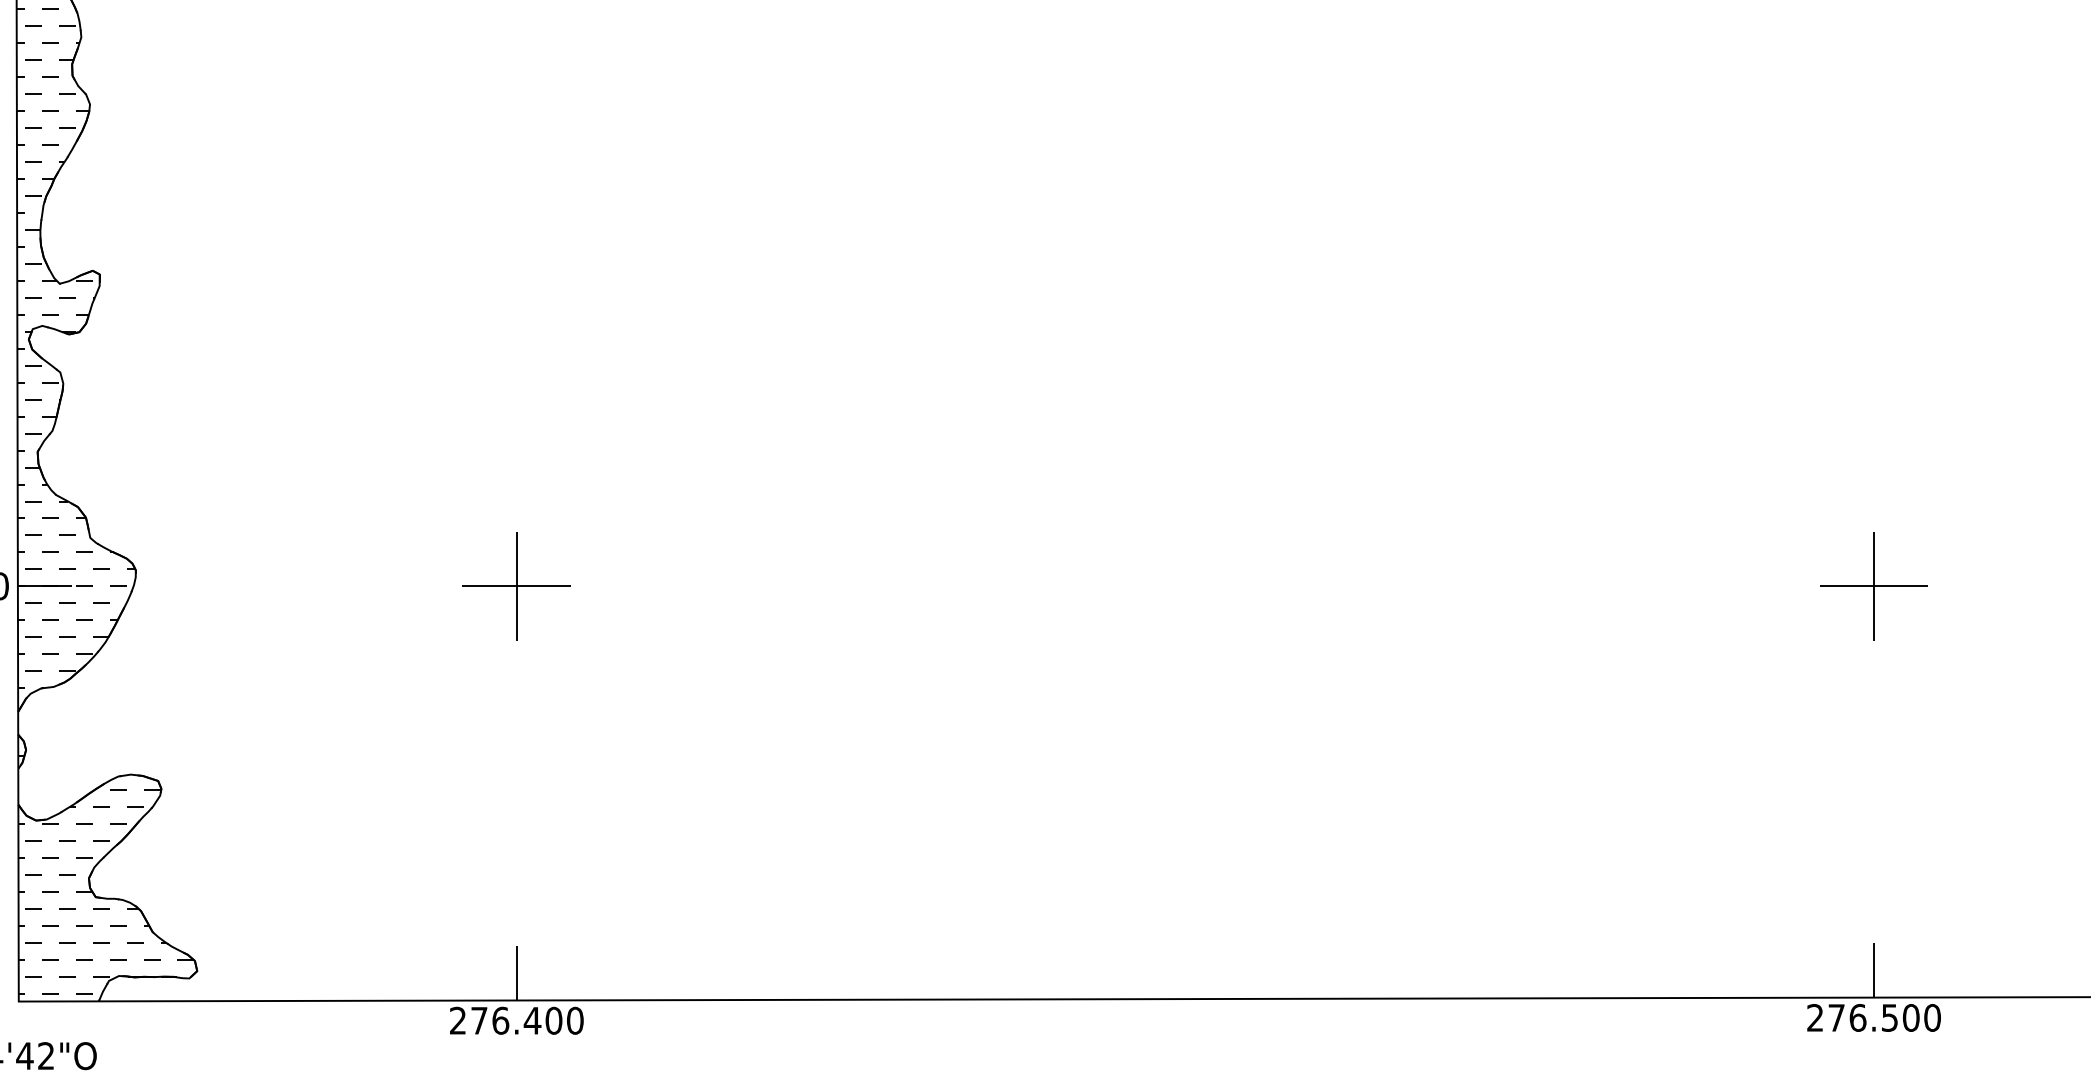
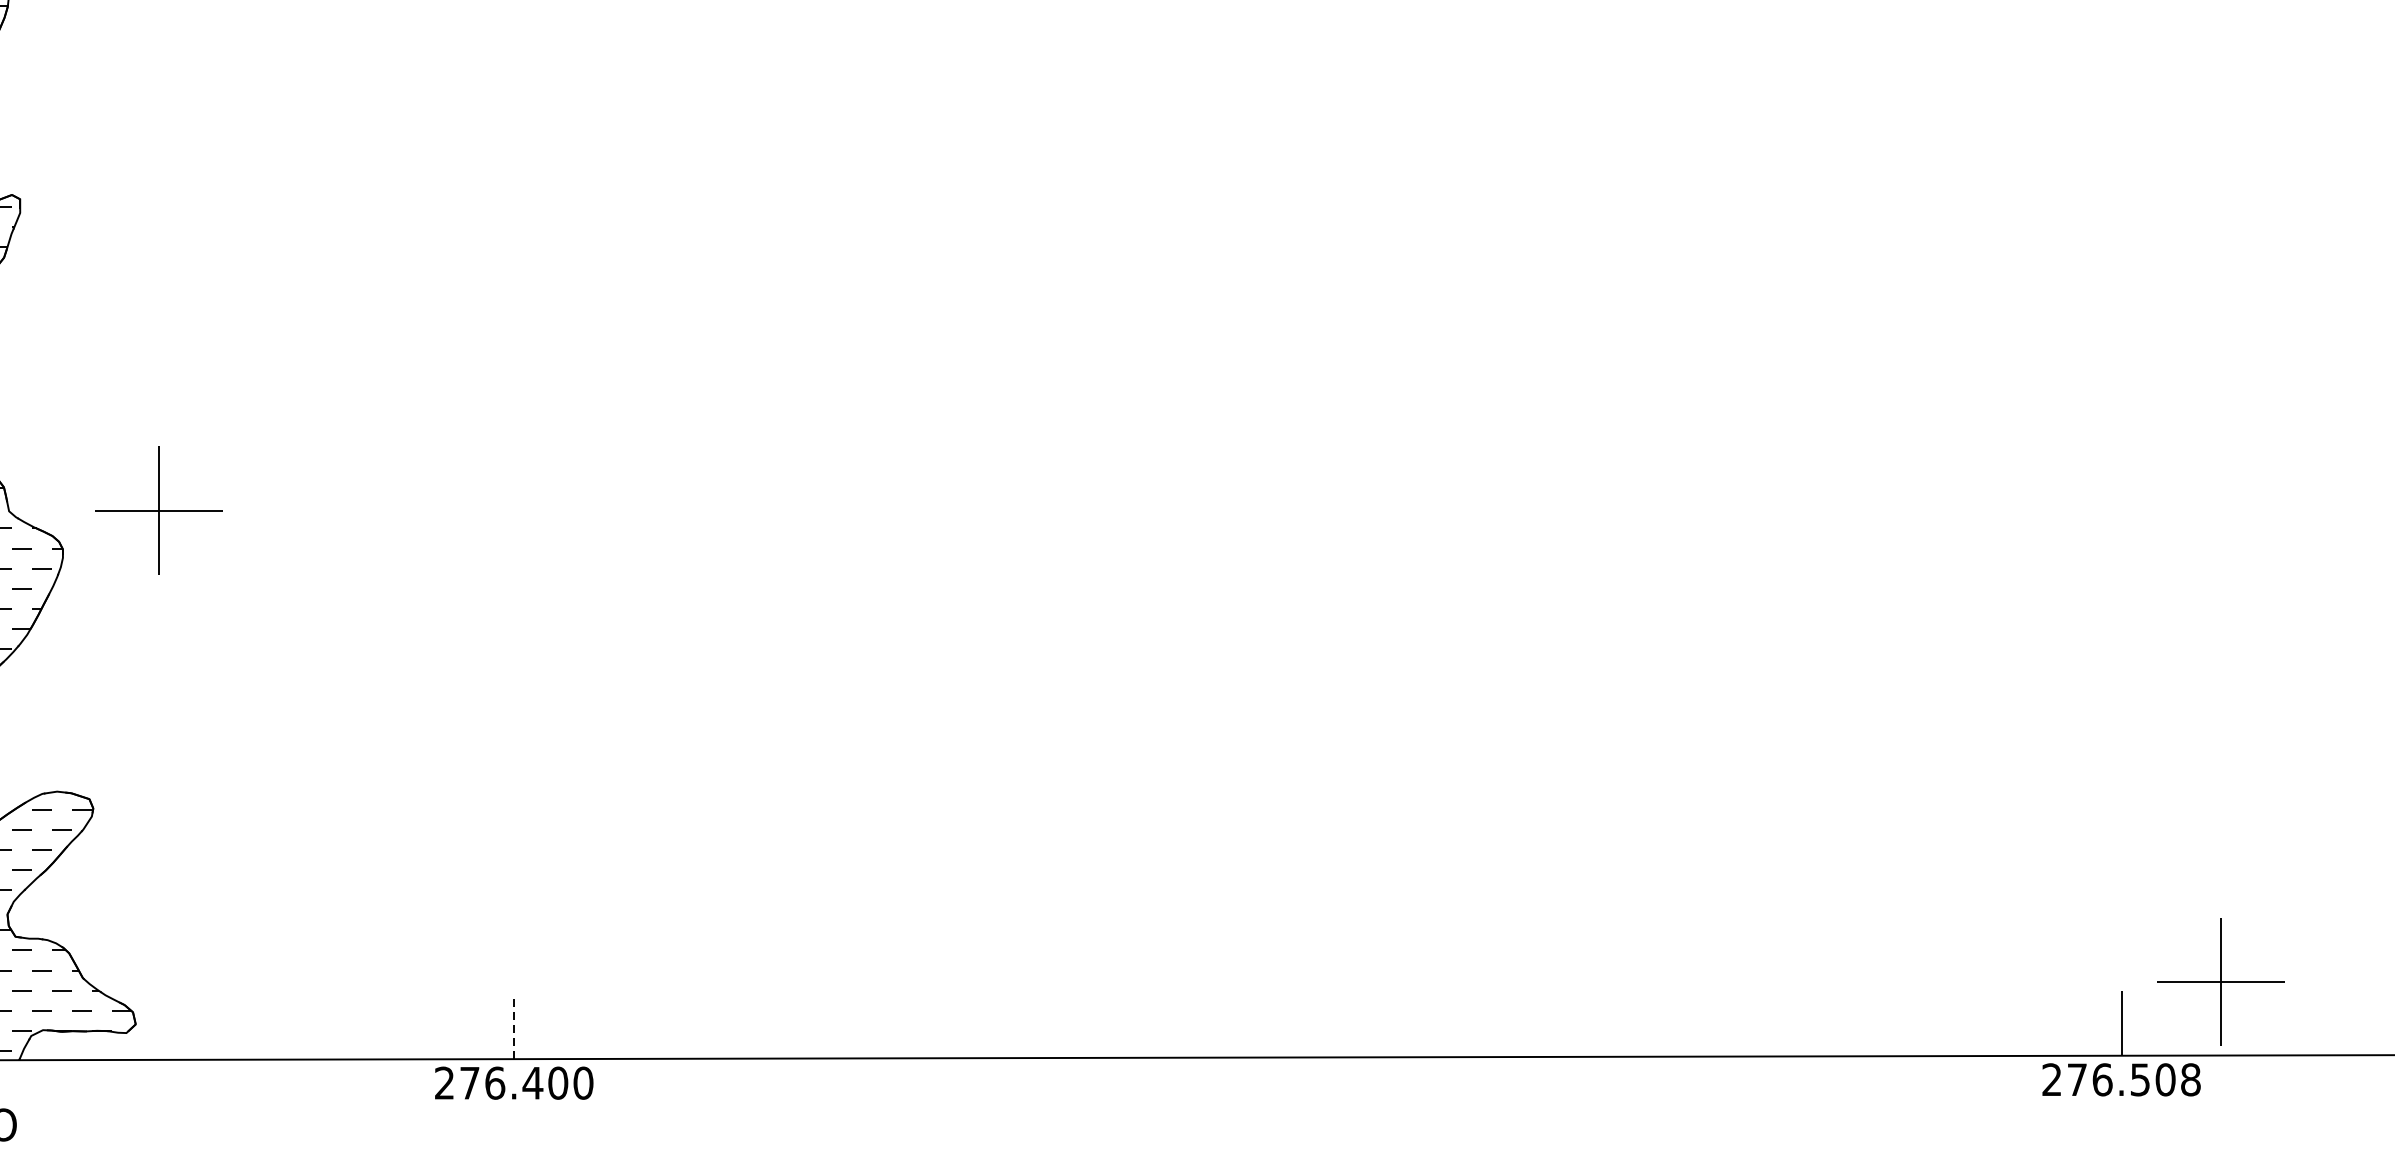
part: (516, 586) -> (158, 510), moved
part: (1873, 586) -> (2220, 982), moved
line: (516, 972) -> (513, 1025), solid -> dashed
text: (1932, 1017) -> (2190, 1079), 276.500 -> 276.508

